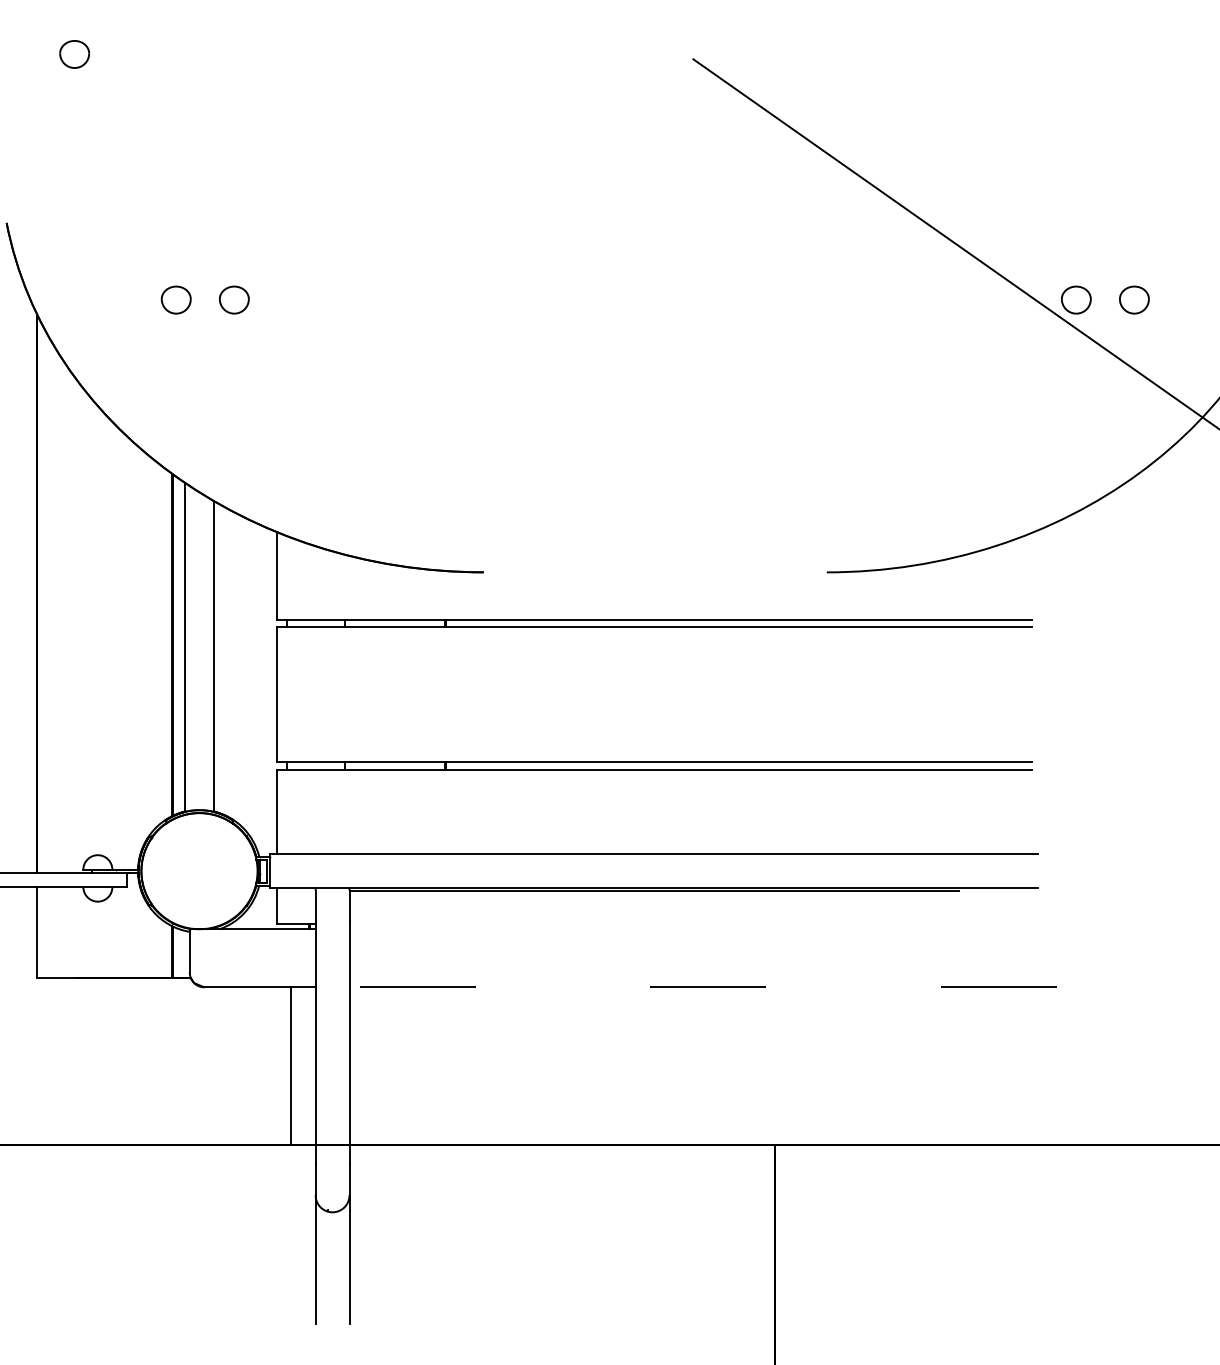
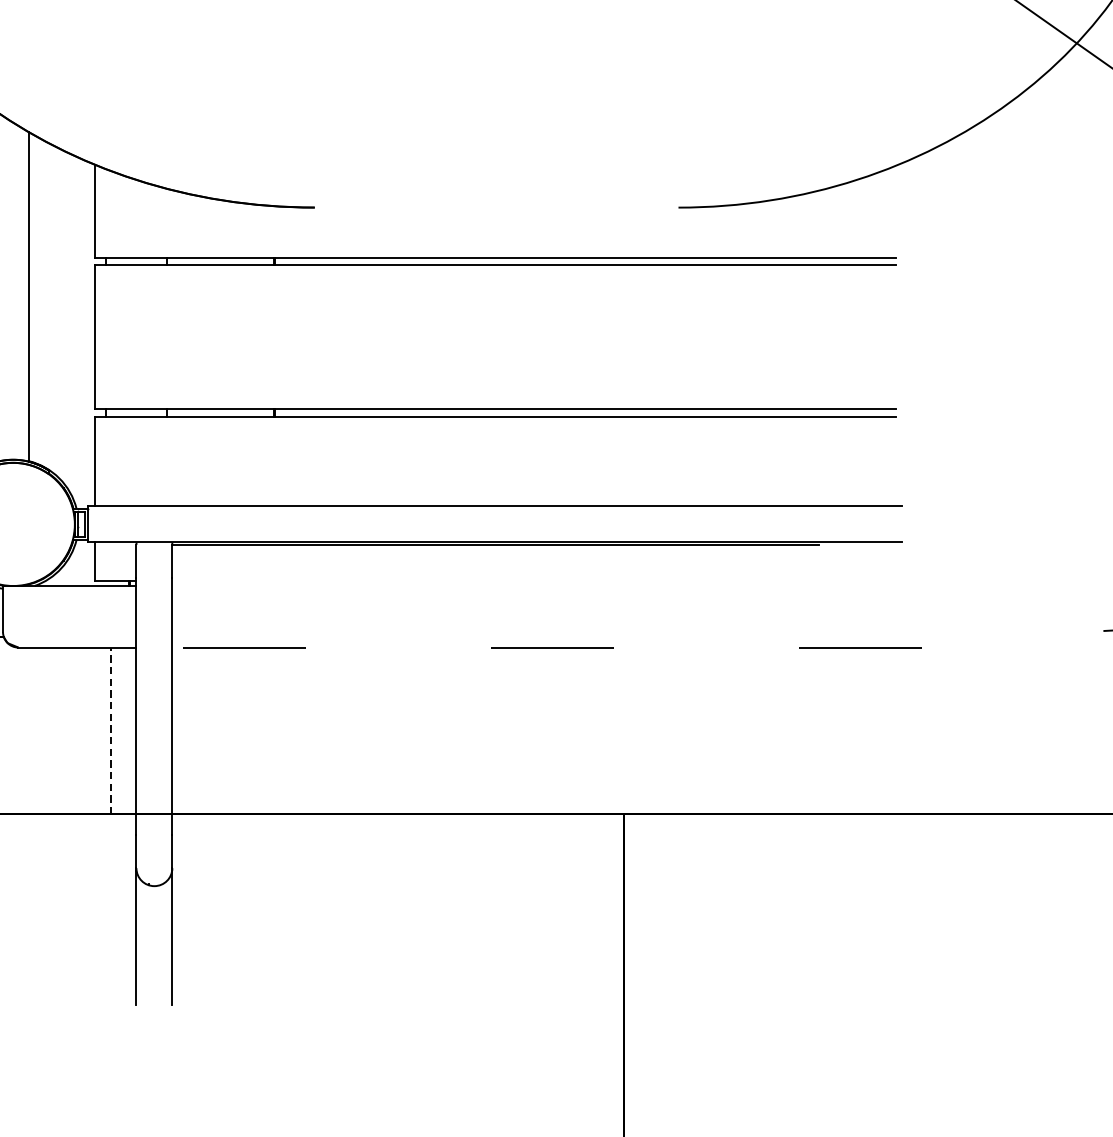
line: (291, 1065) -> (110, 730), solid -> dashed

